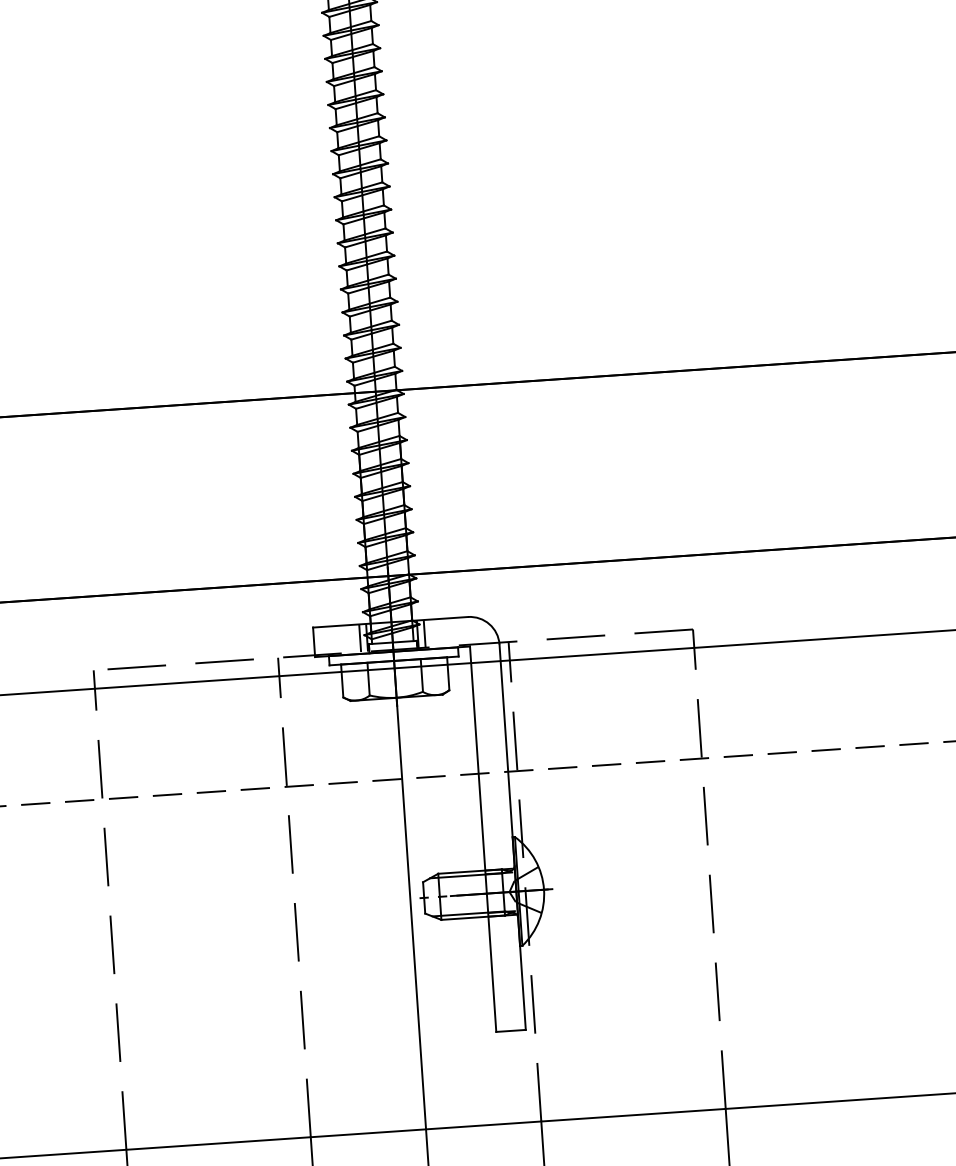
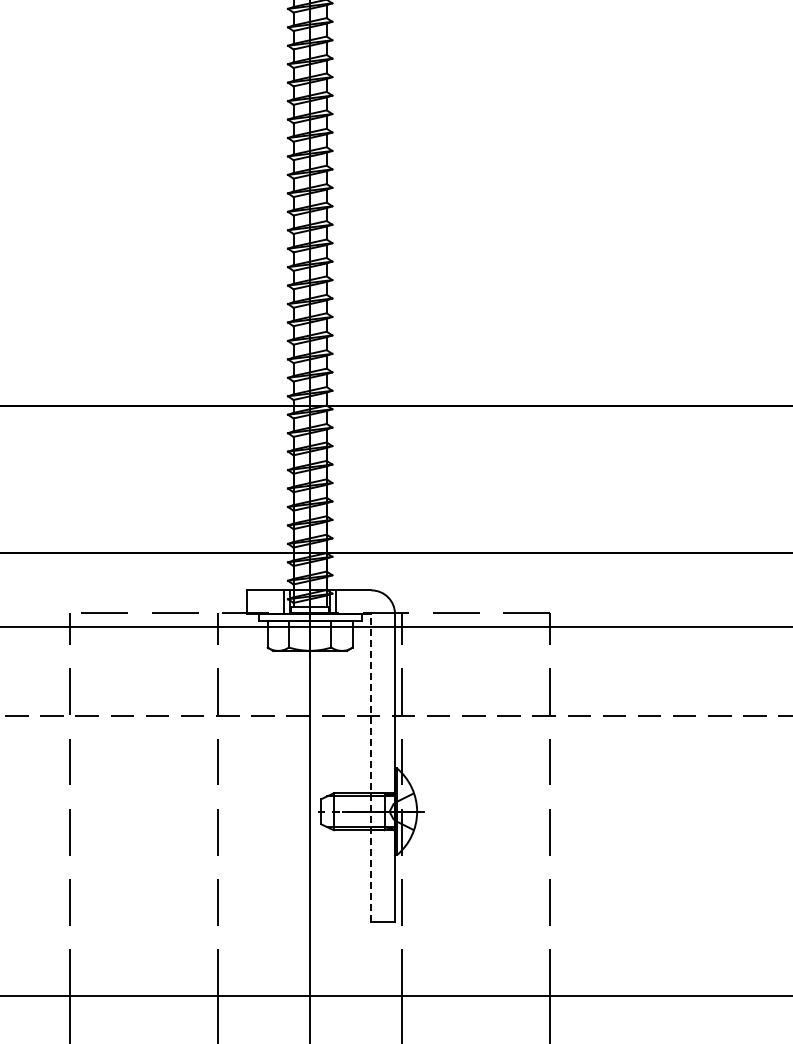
line: (483, 838) -> (371, 767), solid -> dashed

